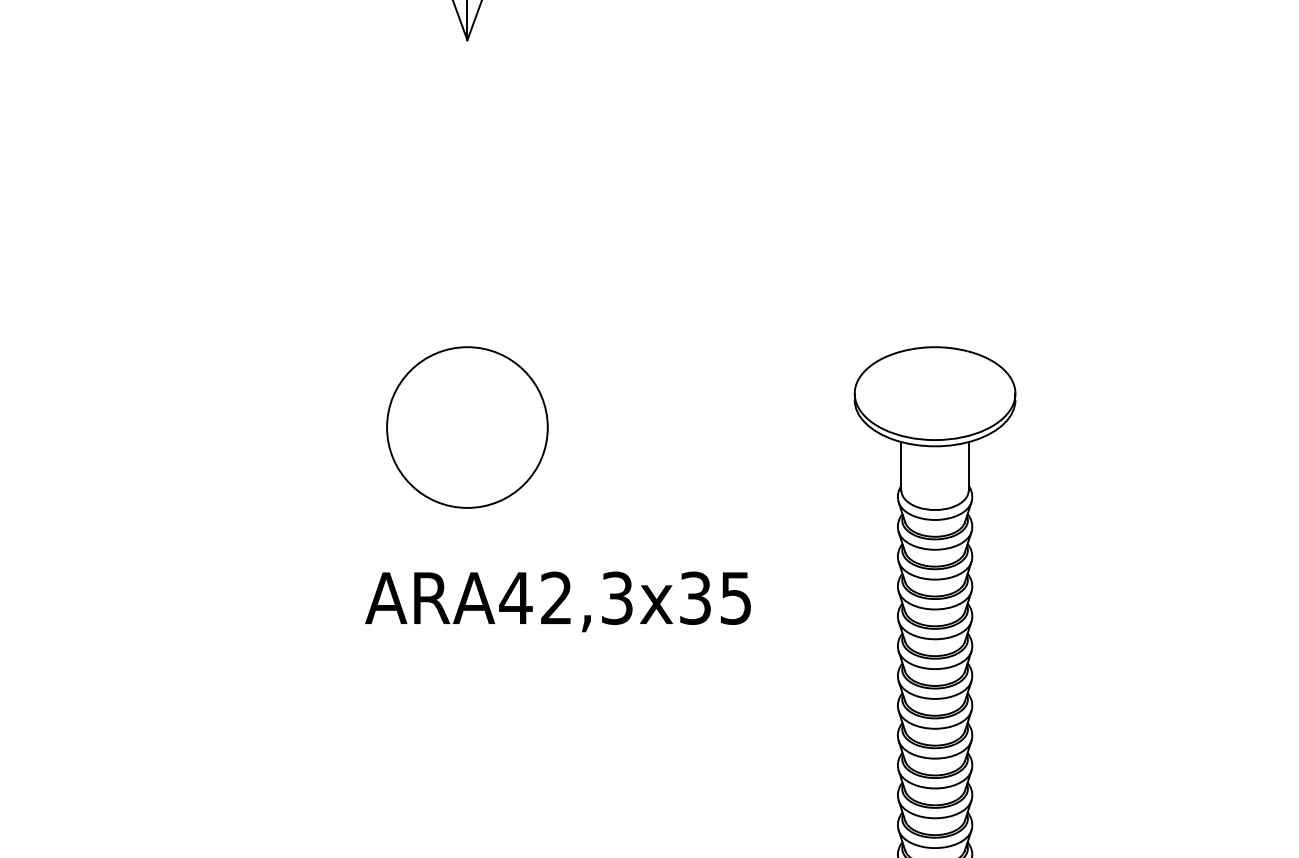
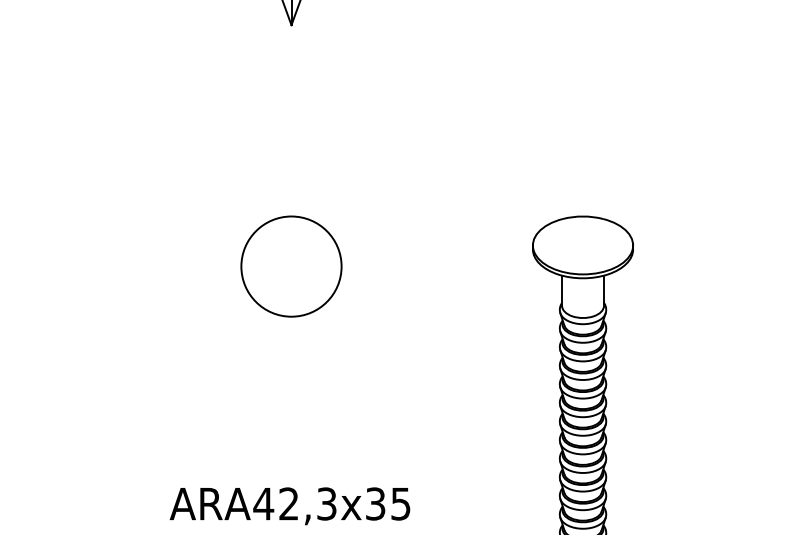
text: (557, 602) -> (289, 506), moved

